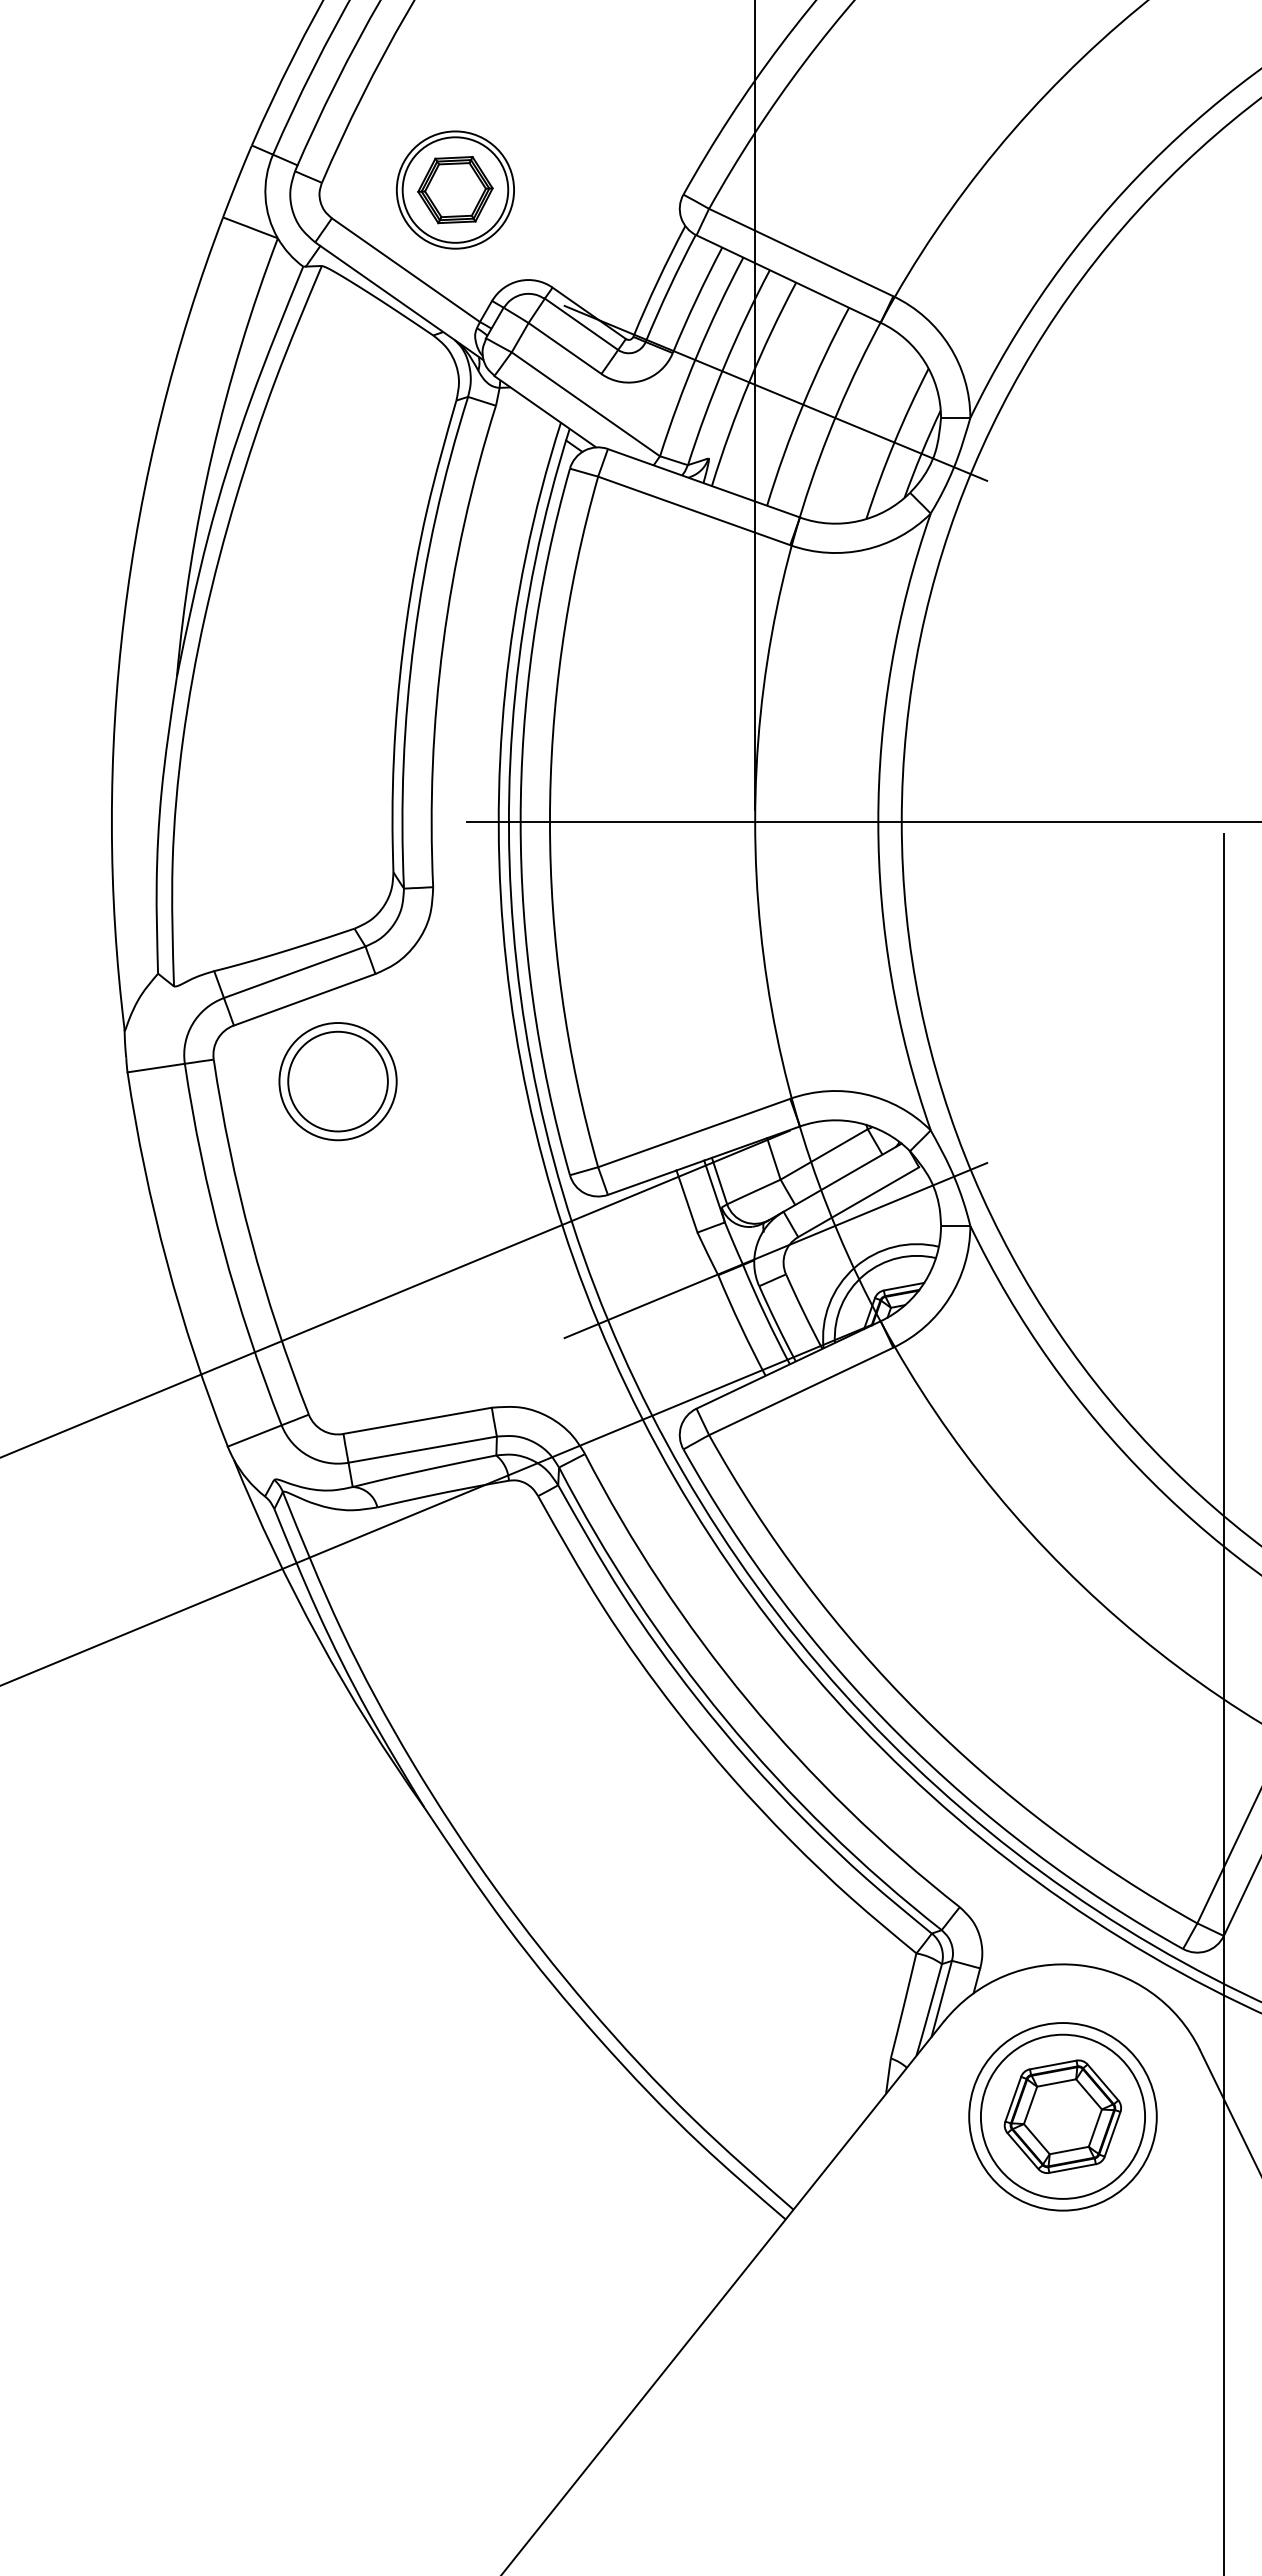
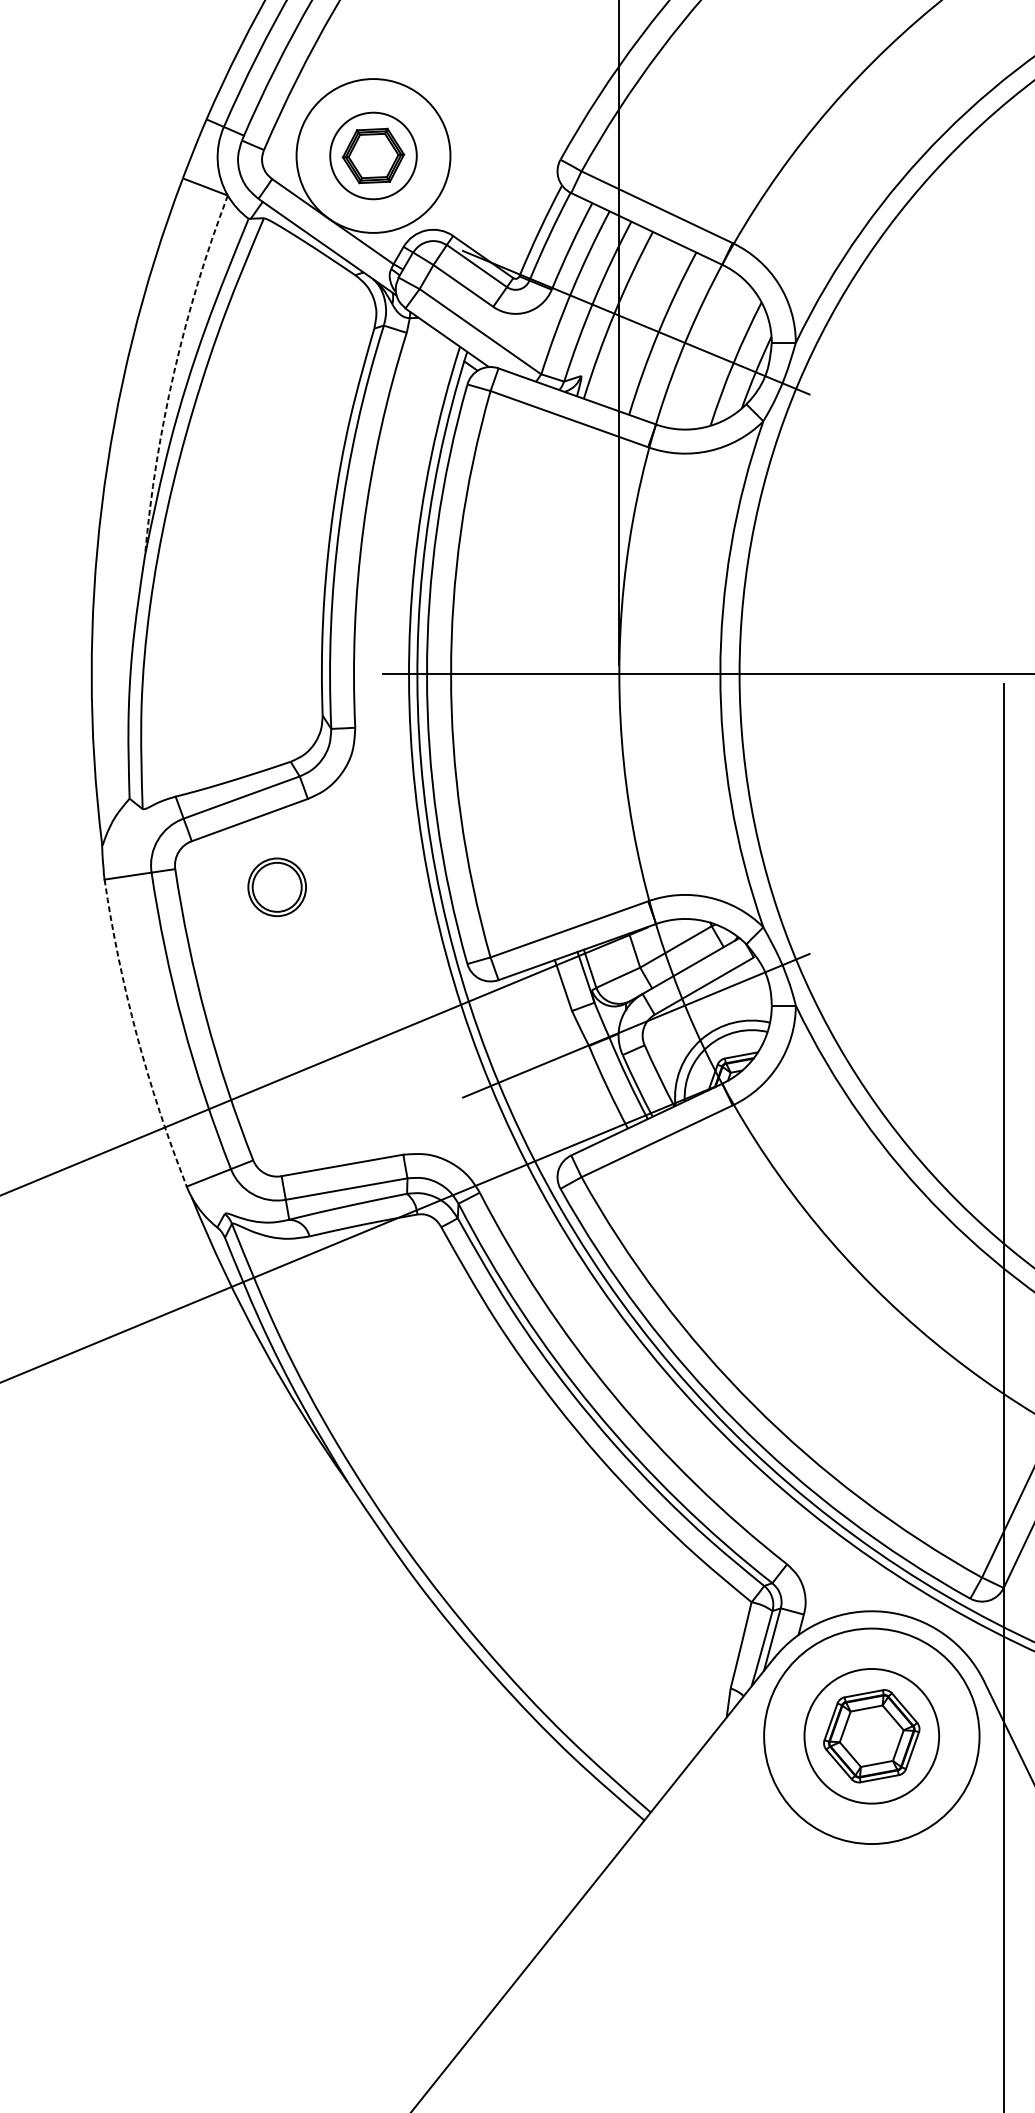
circle: (455, 189) -> (373, 155), size x1.6
arc: (212, 454) -> (174, 372), solid -> dashed
part: (337, 1081) -> (276, 887), size x0.6
arc: (167, 1262) -> (137, 1035), solid -> dashed
circle: (1062, 2116) -> (871, 1736), size x1.4

